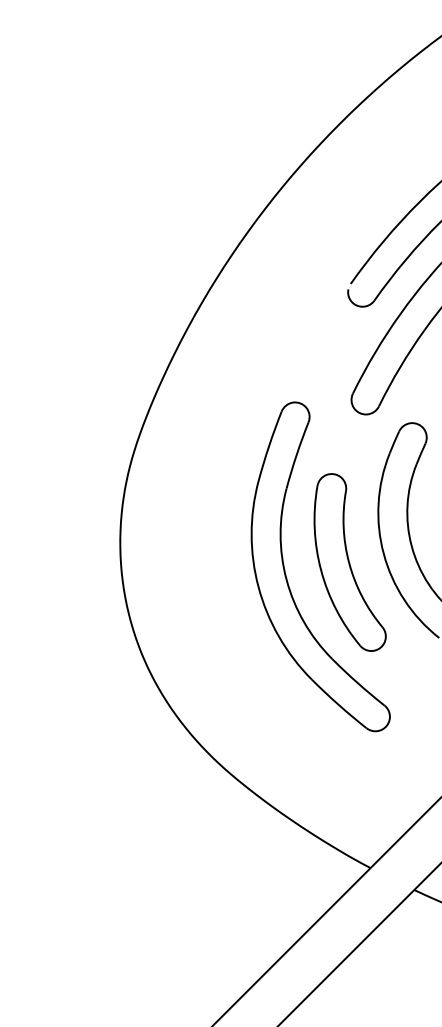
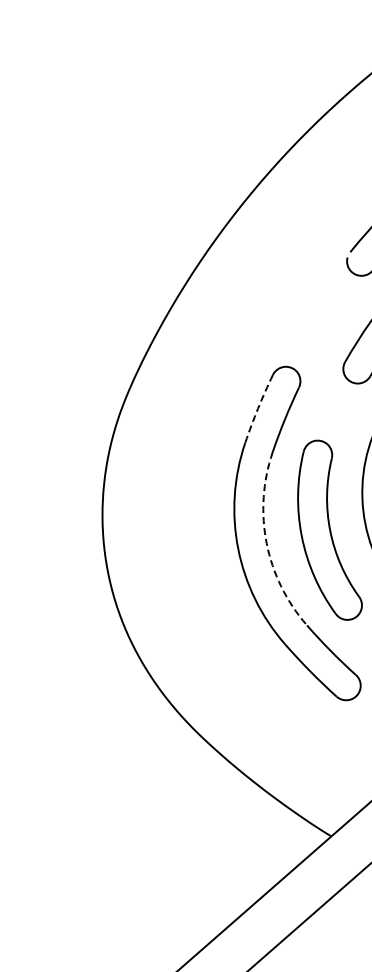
arc: (269, 445) -> (258, 408), solid -> dashed
arc: (286, 579) -> (266, 542), solid -> dashed

